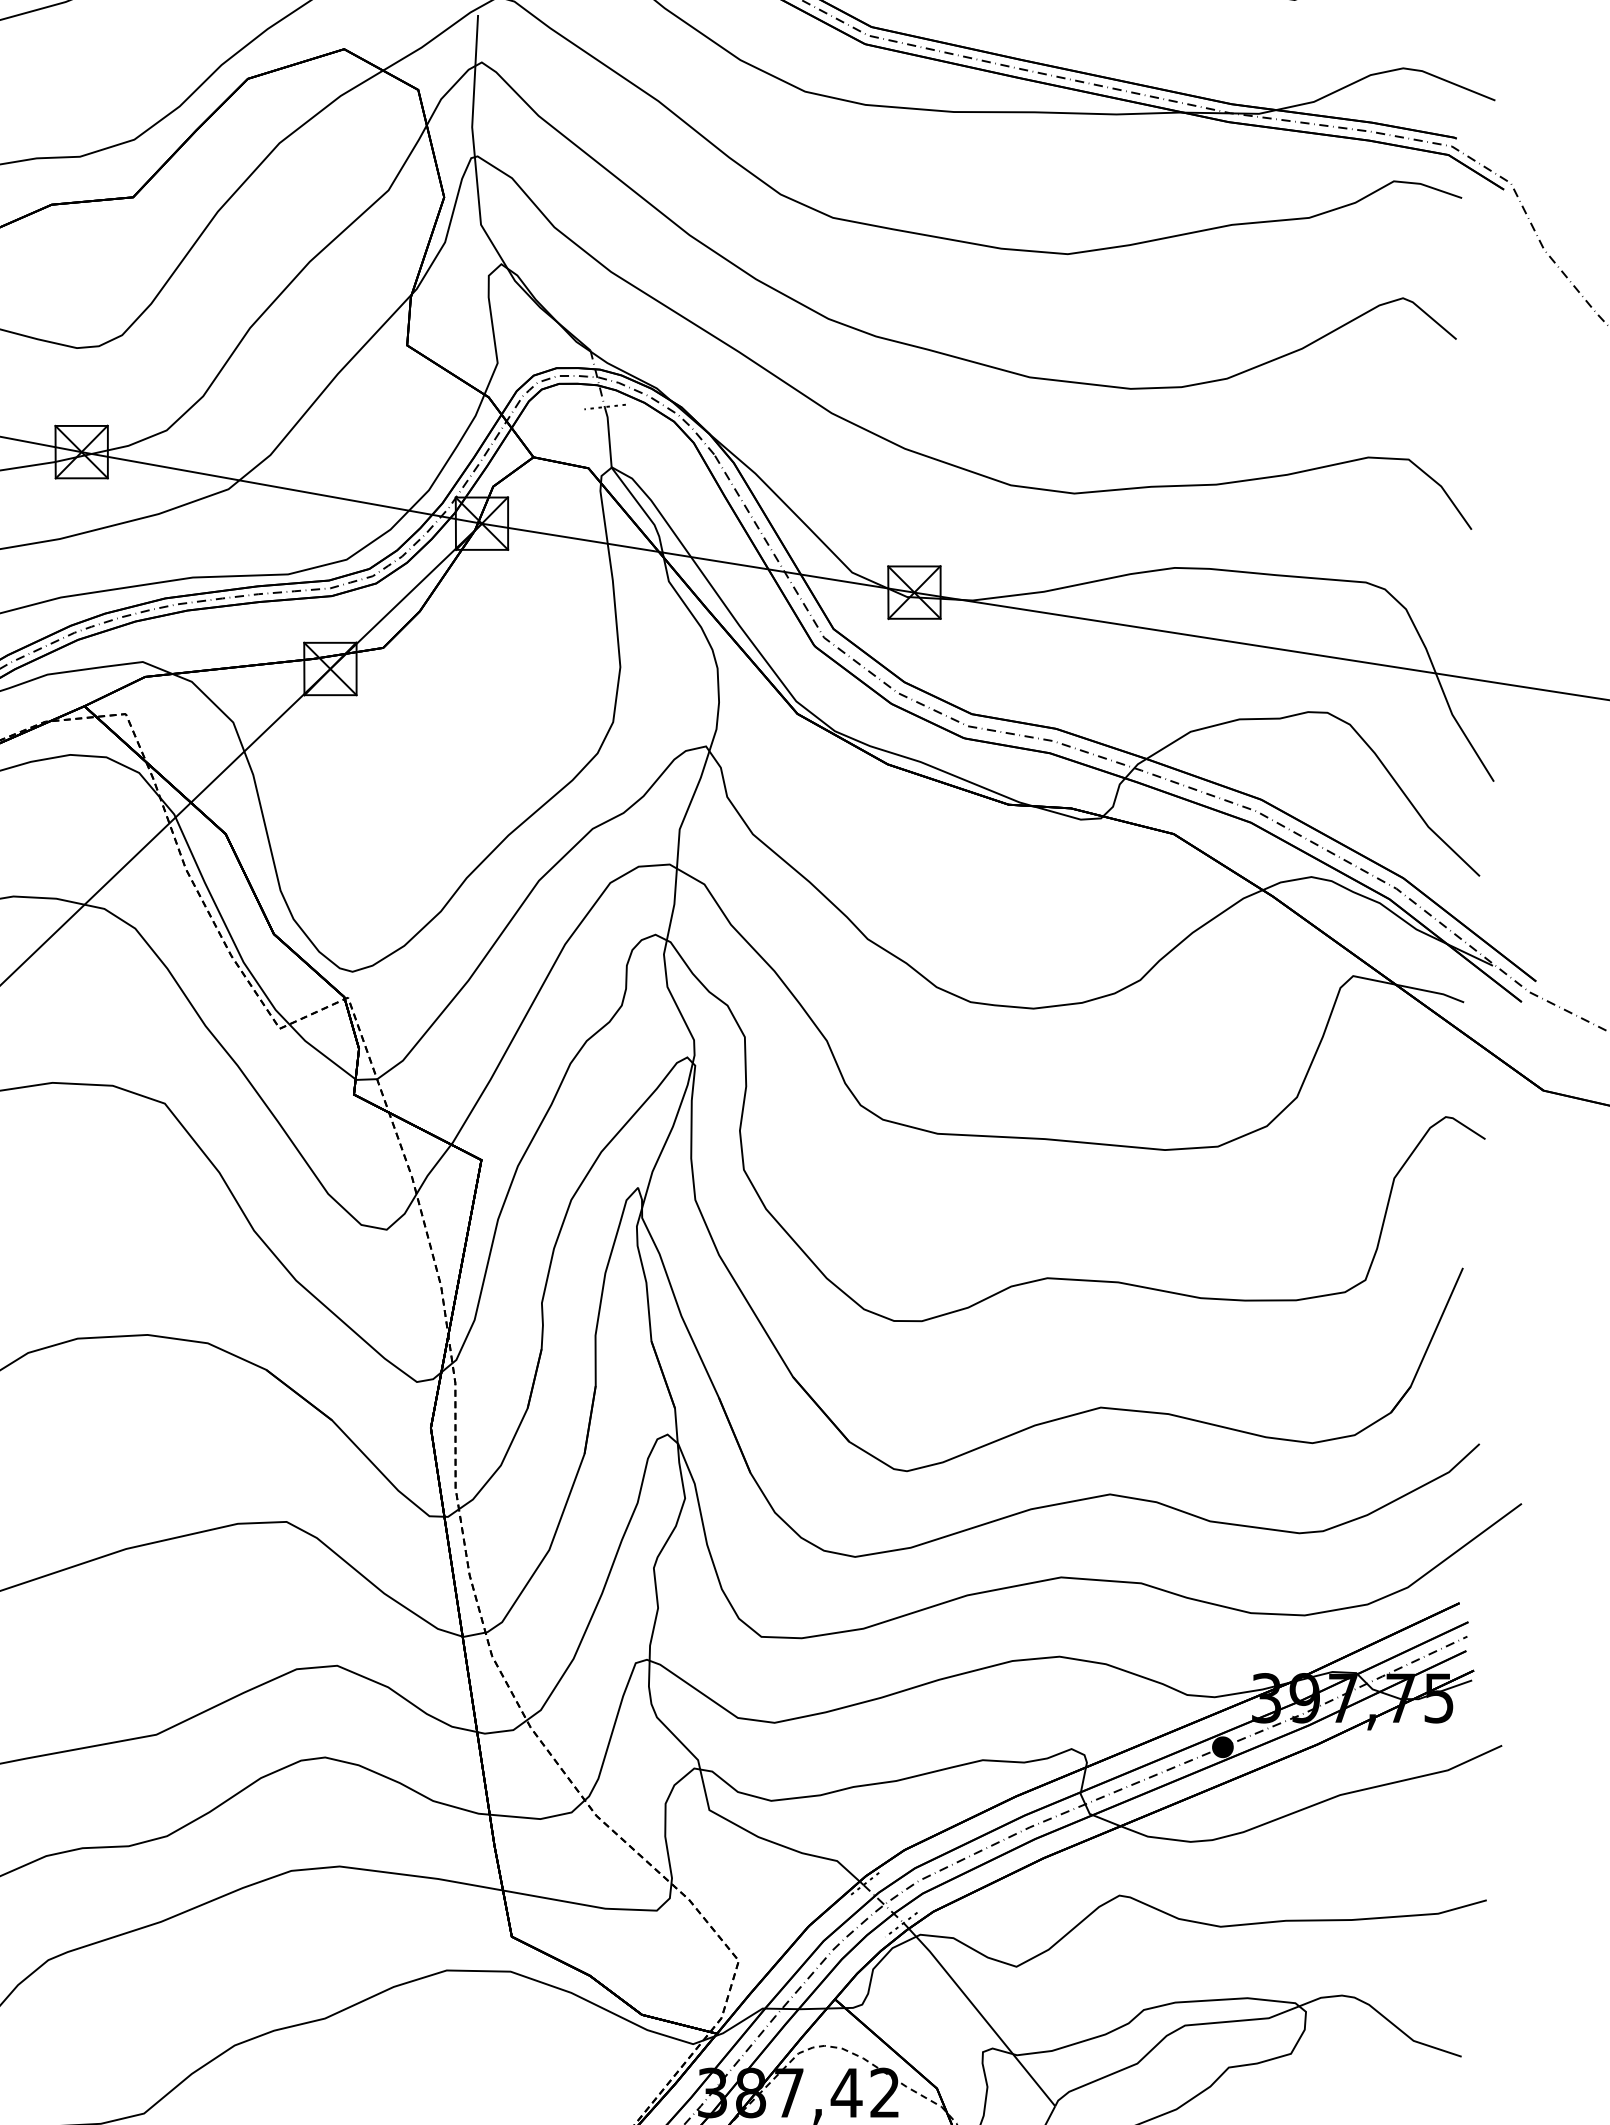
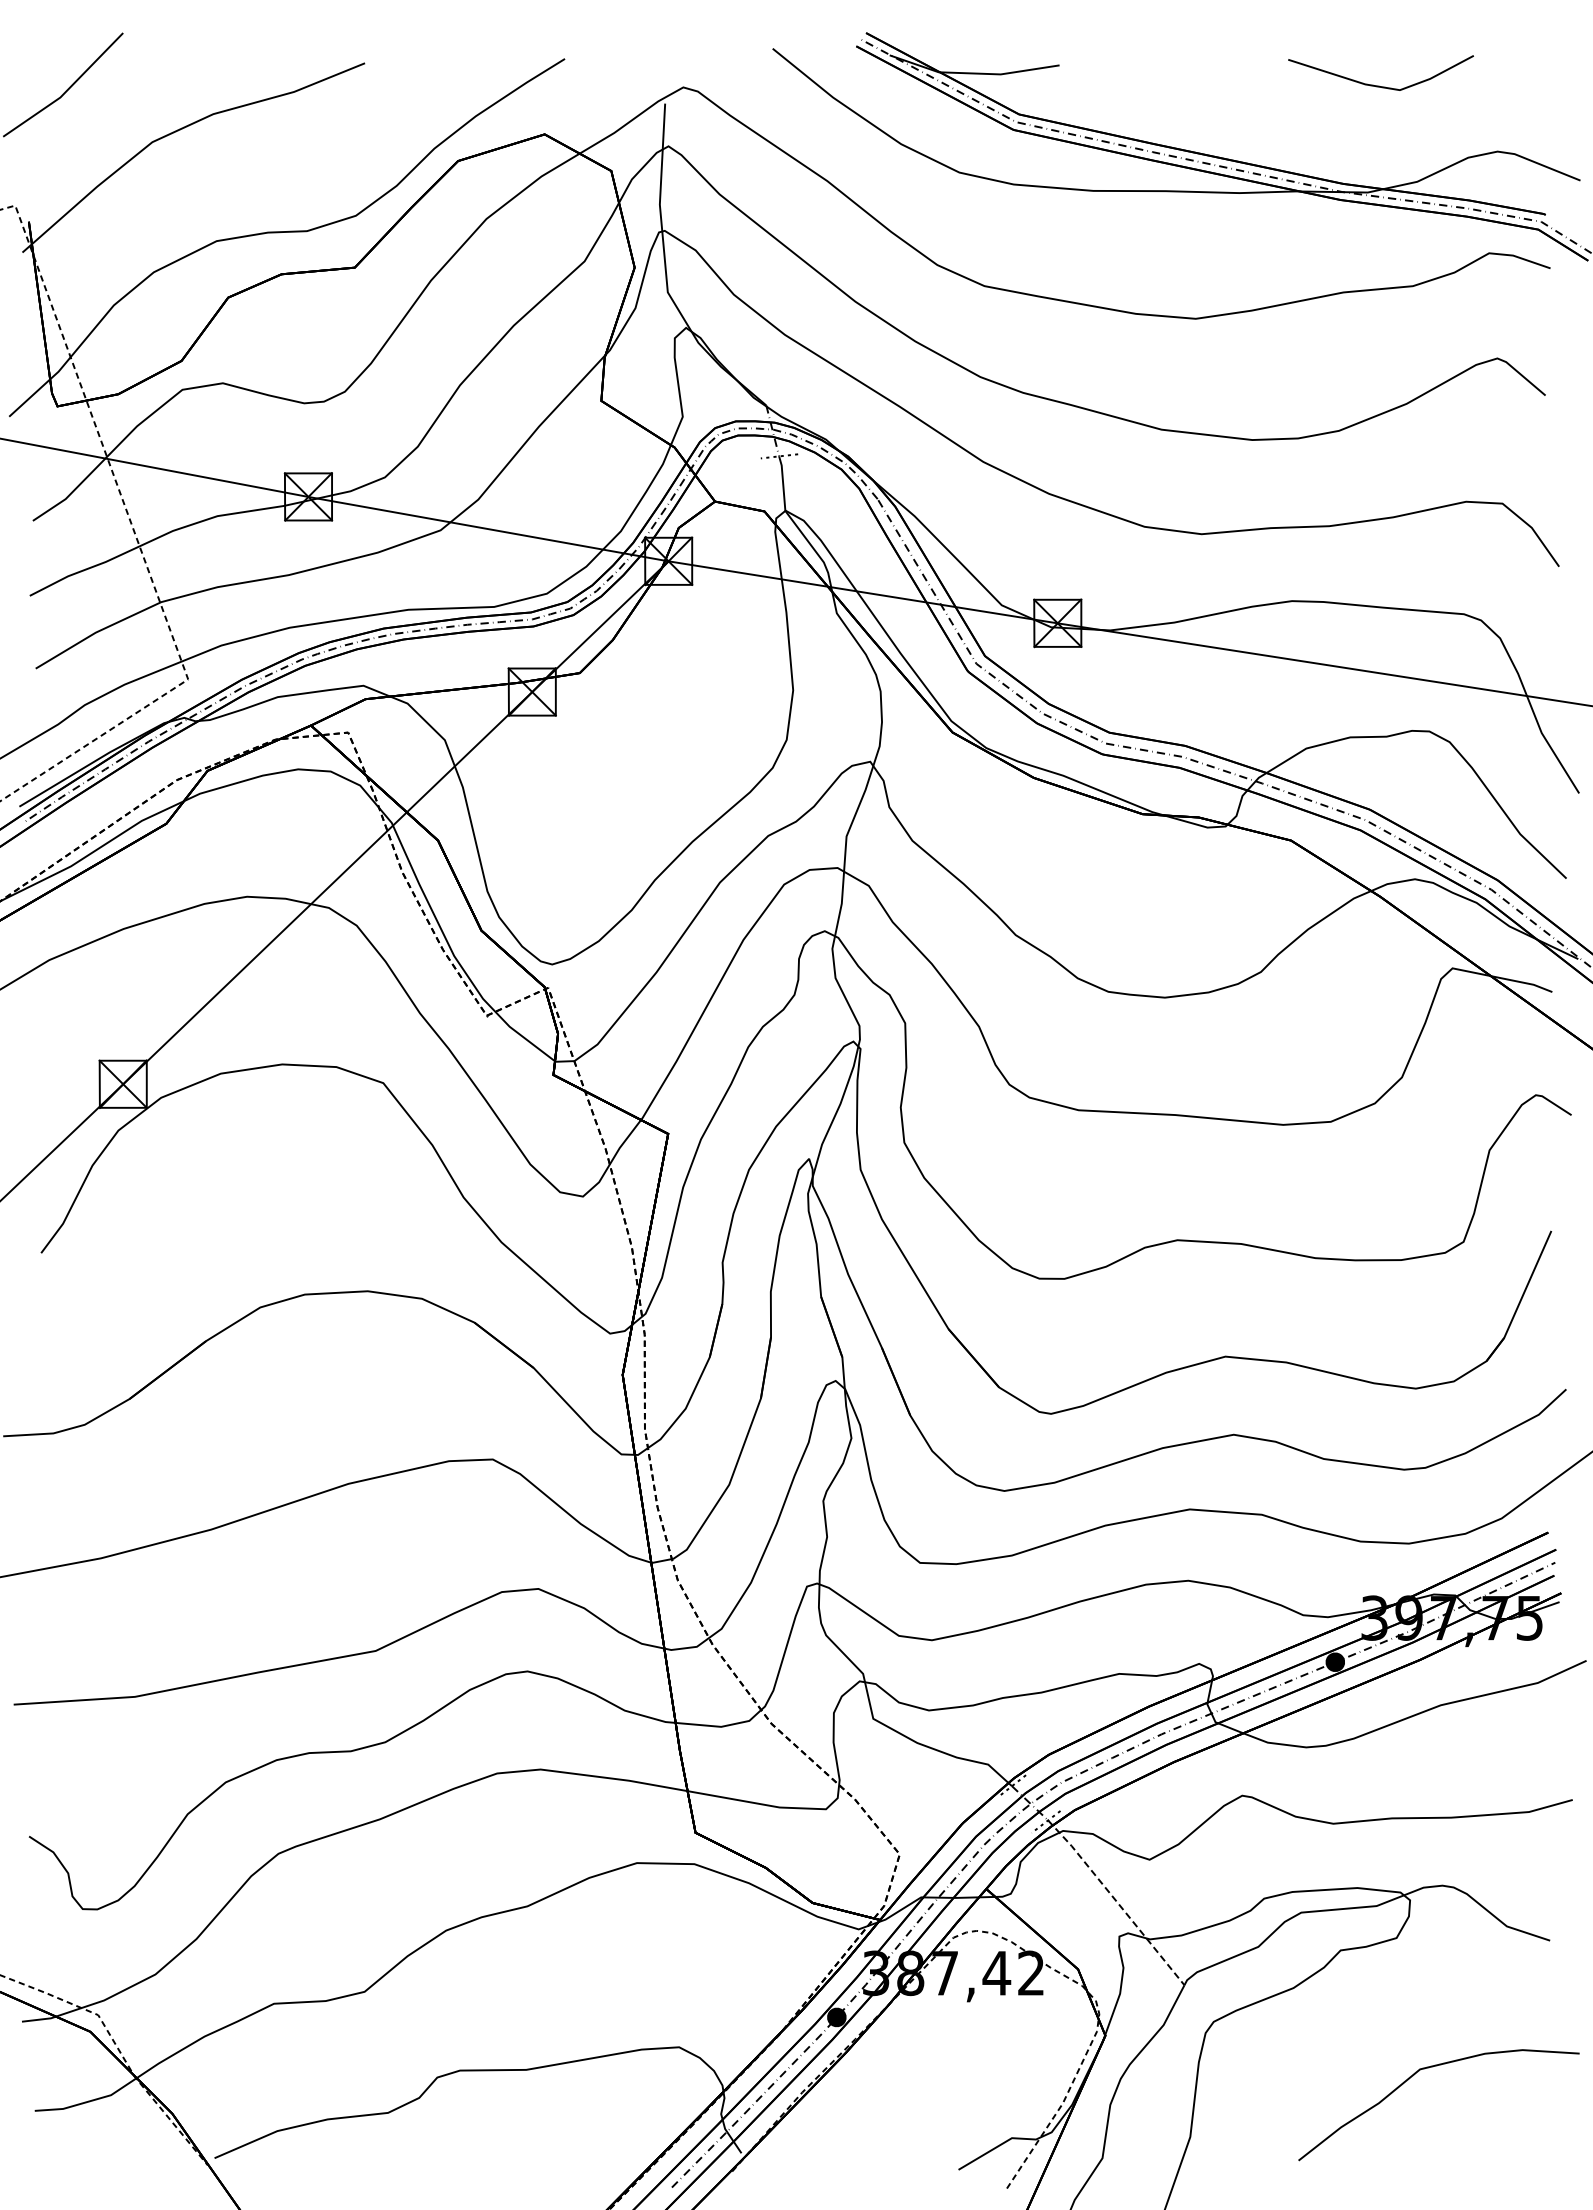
line: (979, 2013) -> (1116, 1901), solid -> dashed

